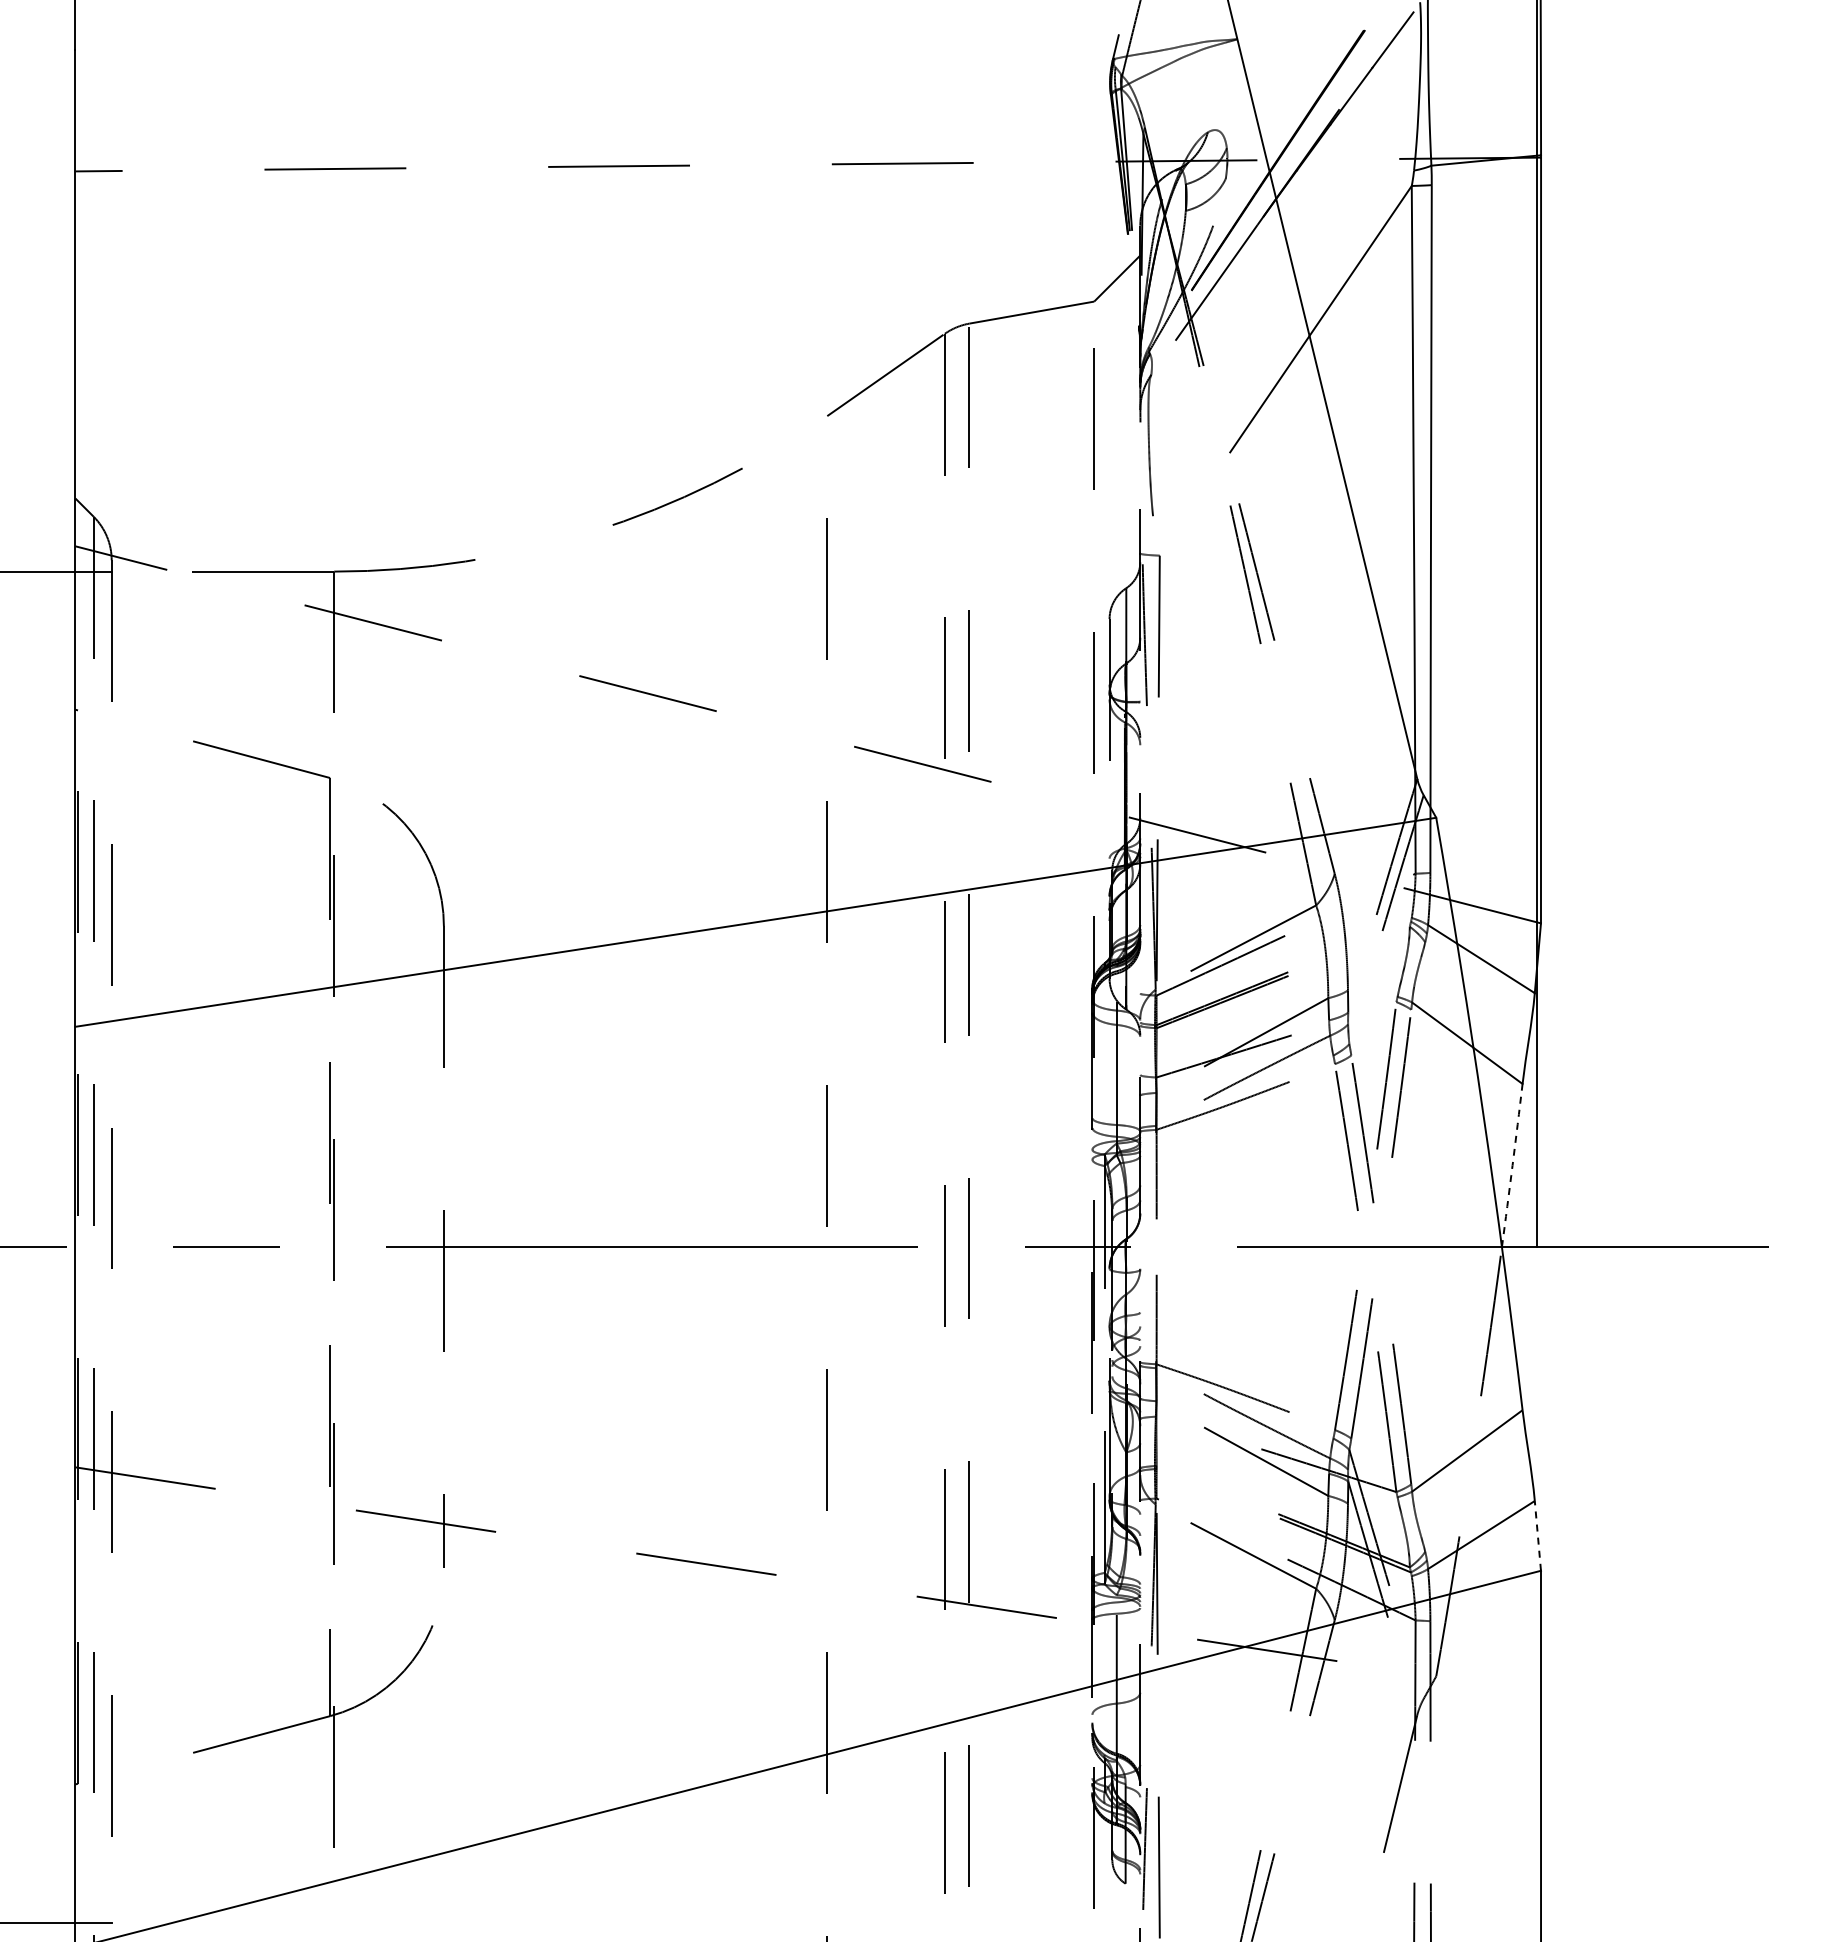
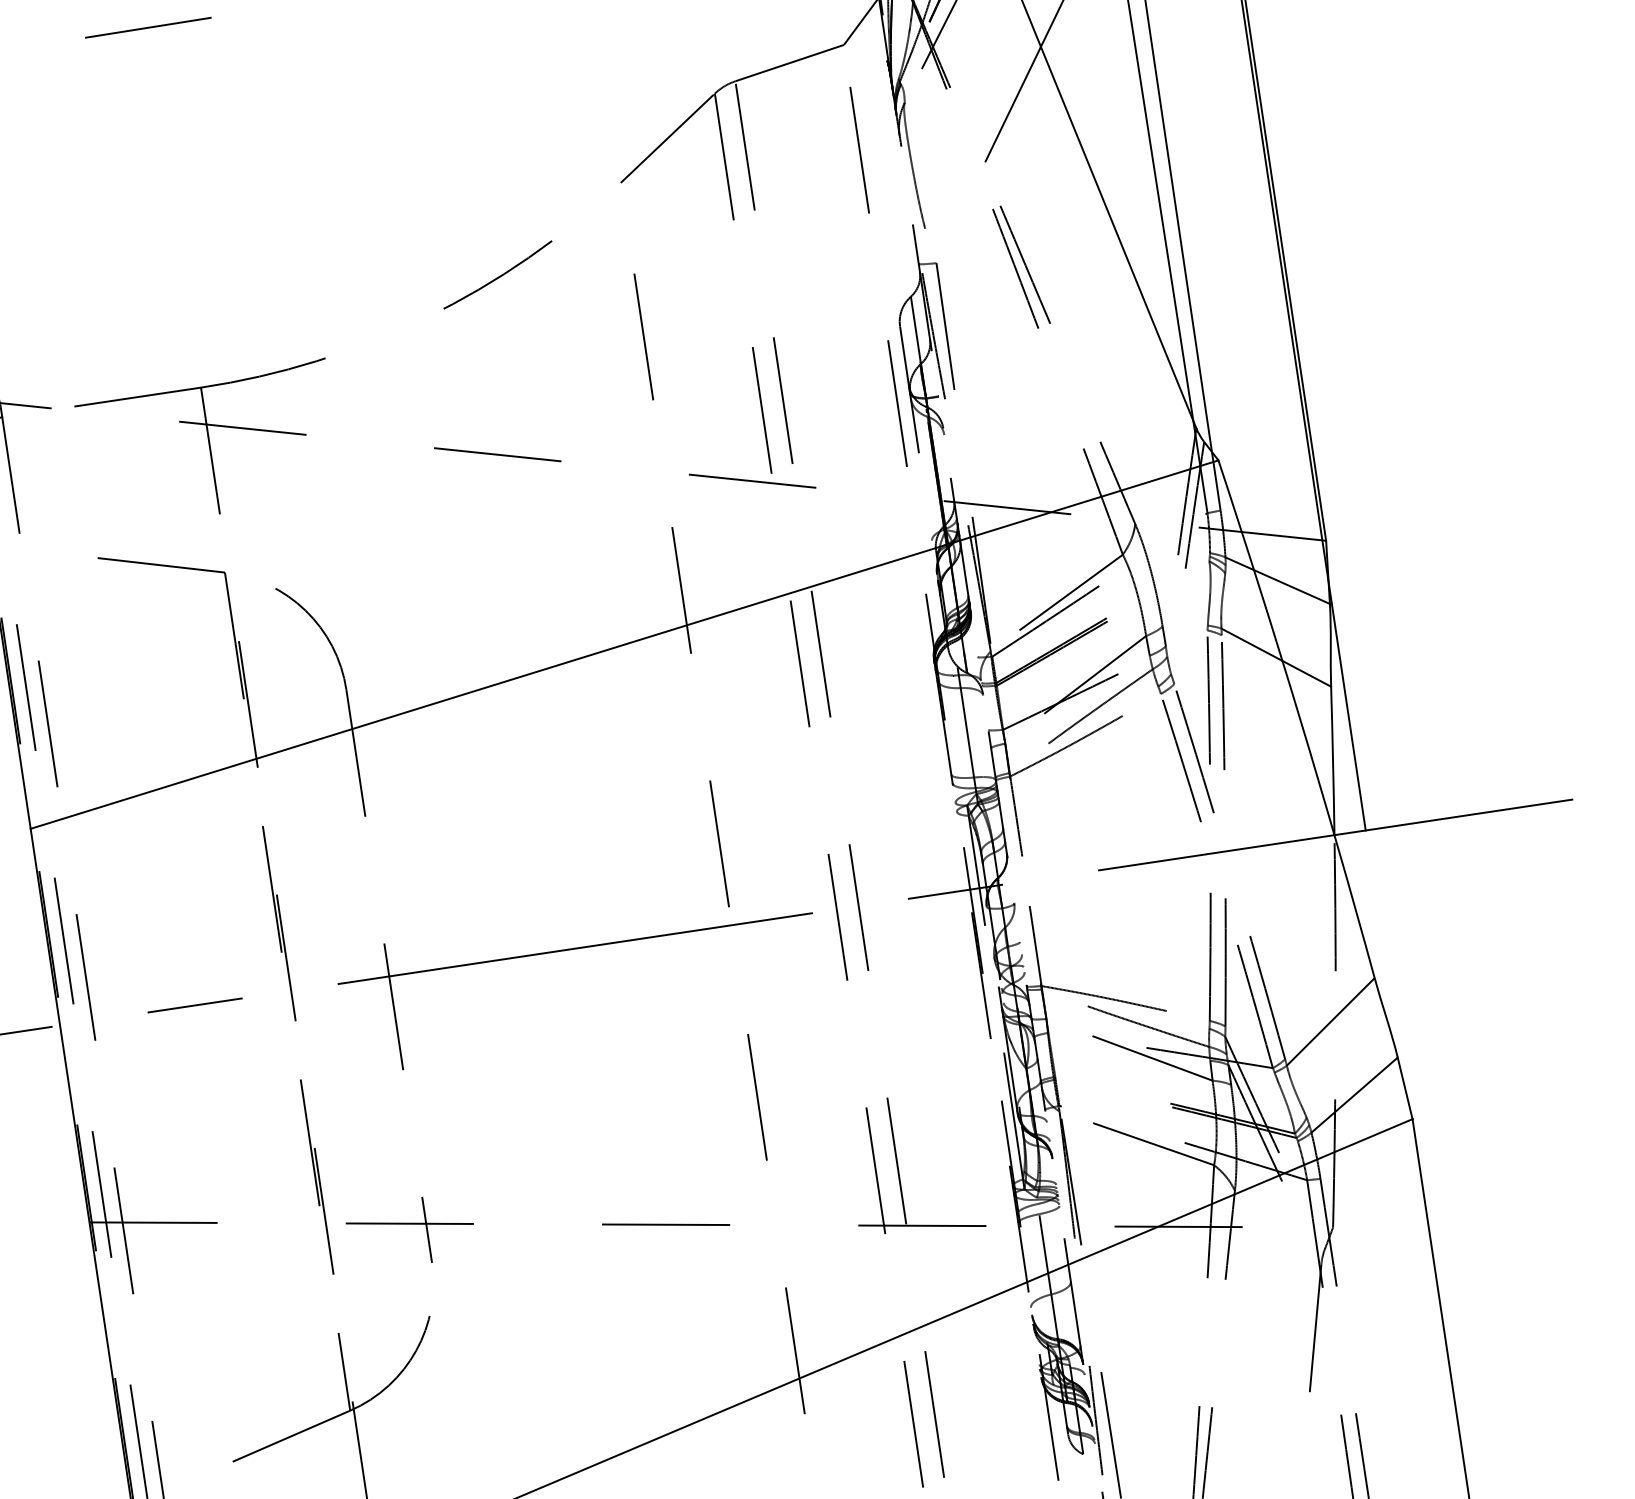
arc: (1512, 1165) -> (1333, 760), dashed -> solid
line: (1537, 1535) -> (1404, 1088), dashed -> solid

